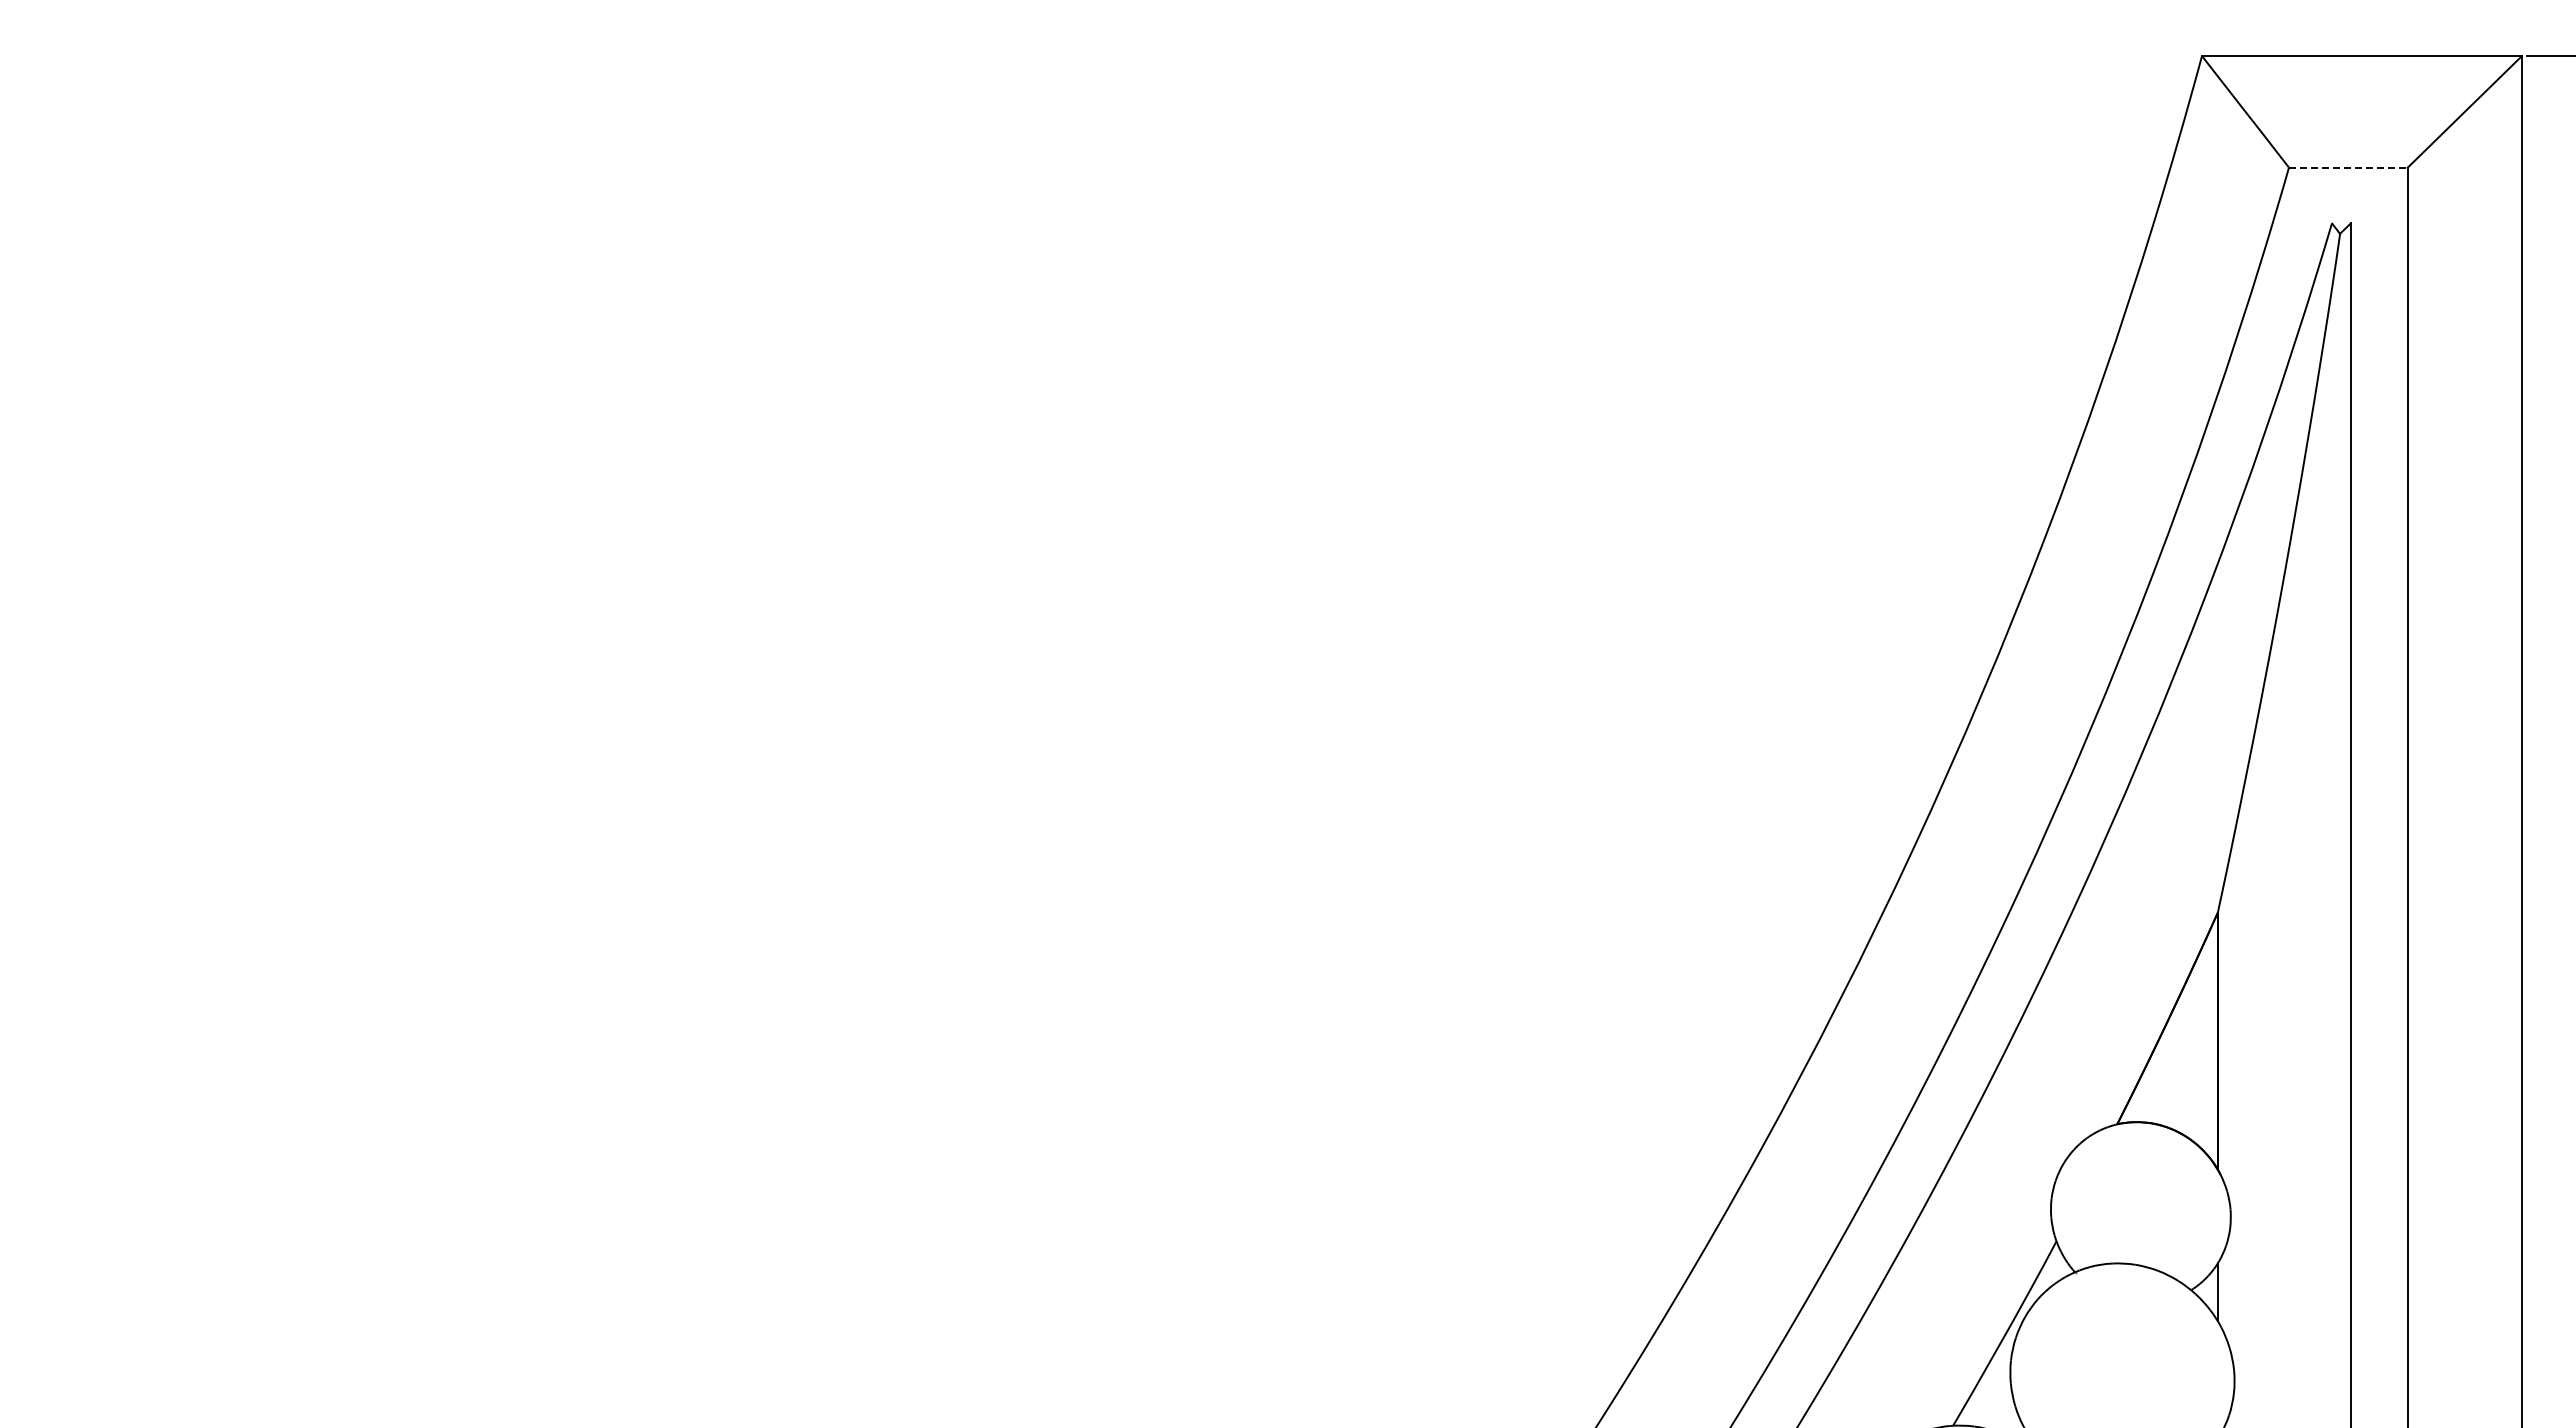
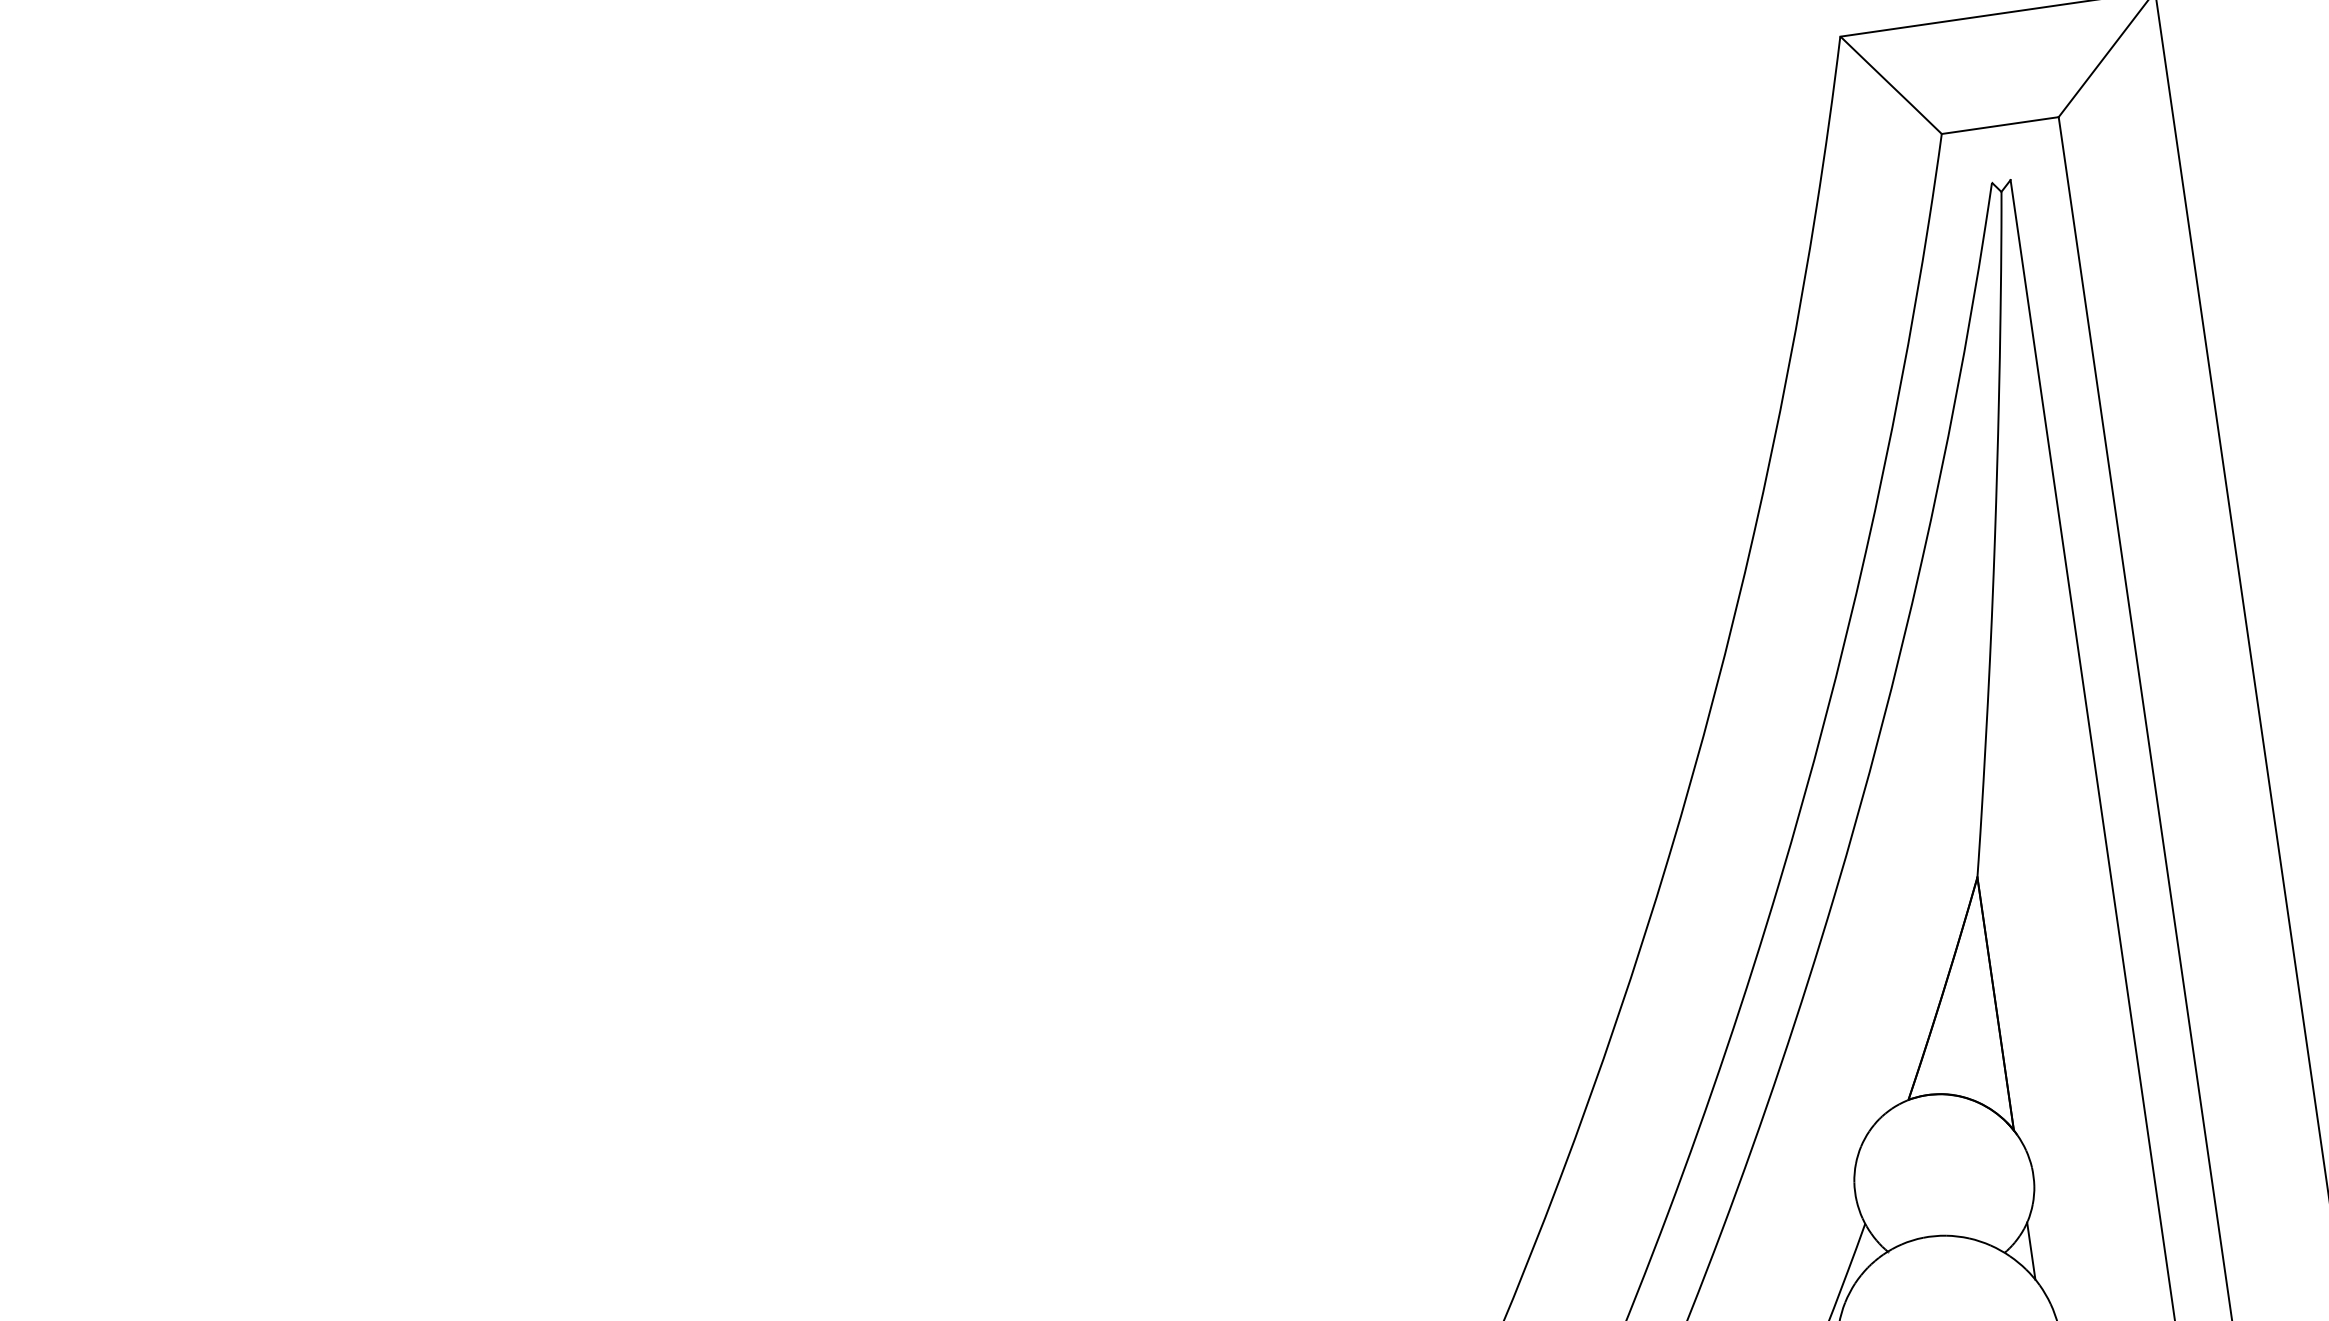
line: (2348, 167) -> (2000, 125), dashed -> solid

